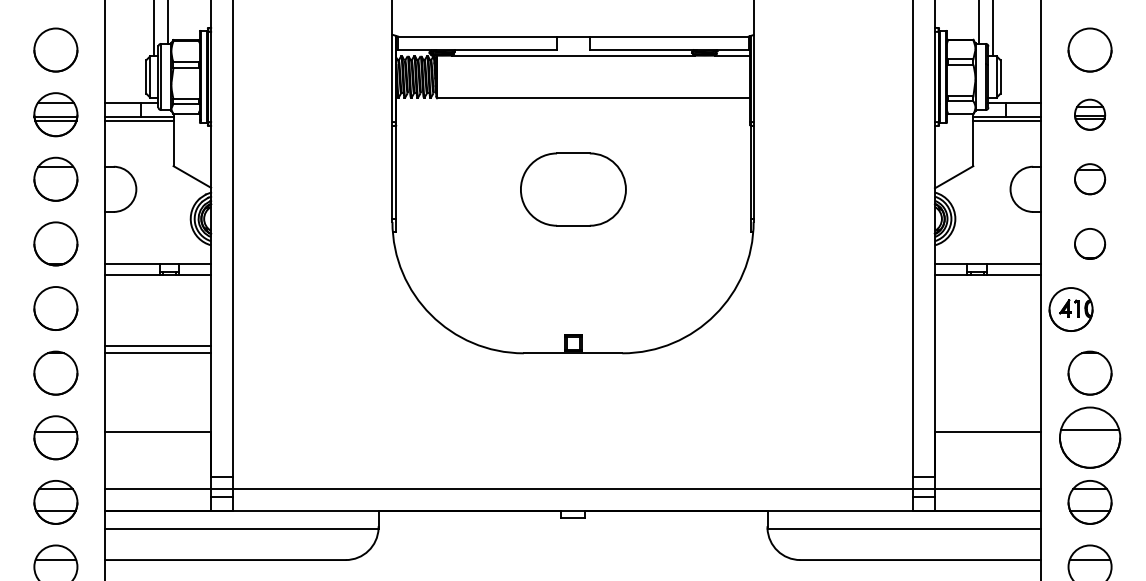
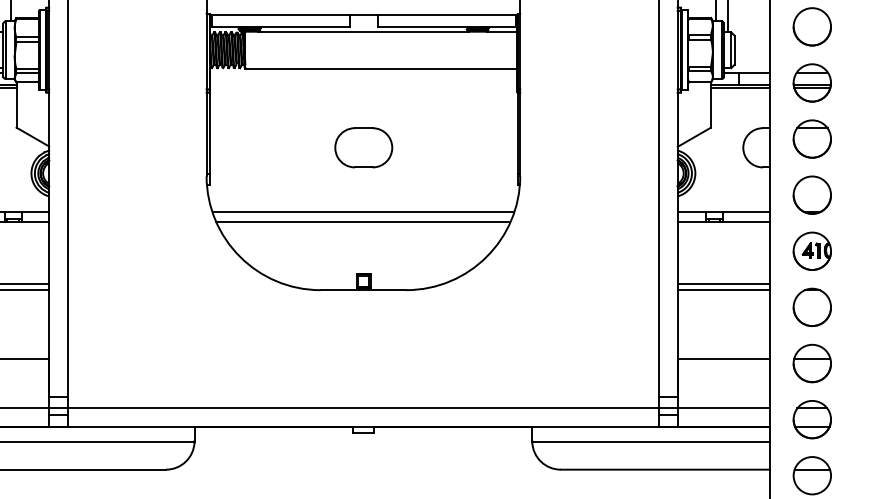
part: (1089, 114) -> (811, 82), size x1.43
part: (1089, 178) -> (811, 138), size x1.43
part: (573, 188) -> (363, 147), size x0.62
circle: (1089, 243) -> (811, 194), size x1.43
line: (572, 263) -> (362, 212), added
line: (572, 275) -> (362, 222), added
part: (1070, 309) -> (811, 251), moved
line: (987, 346) -> (723, 284), added
line: (987, 353) -> (723, 290), added
part: (1089, 437) -> (811, 363), size x0.71

